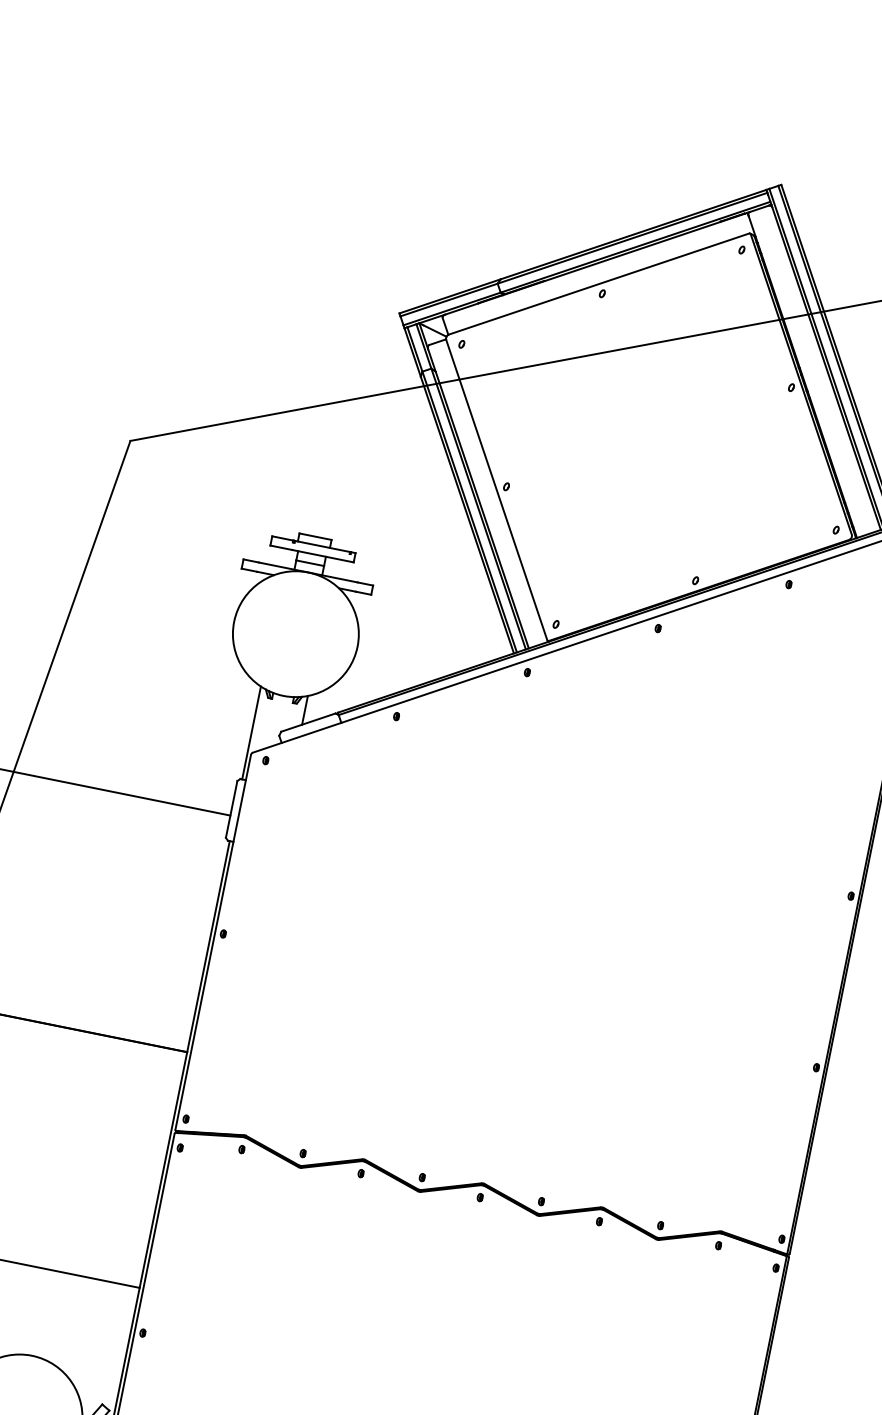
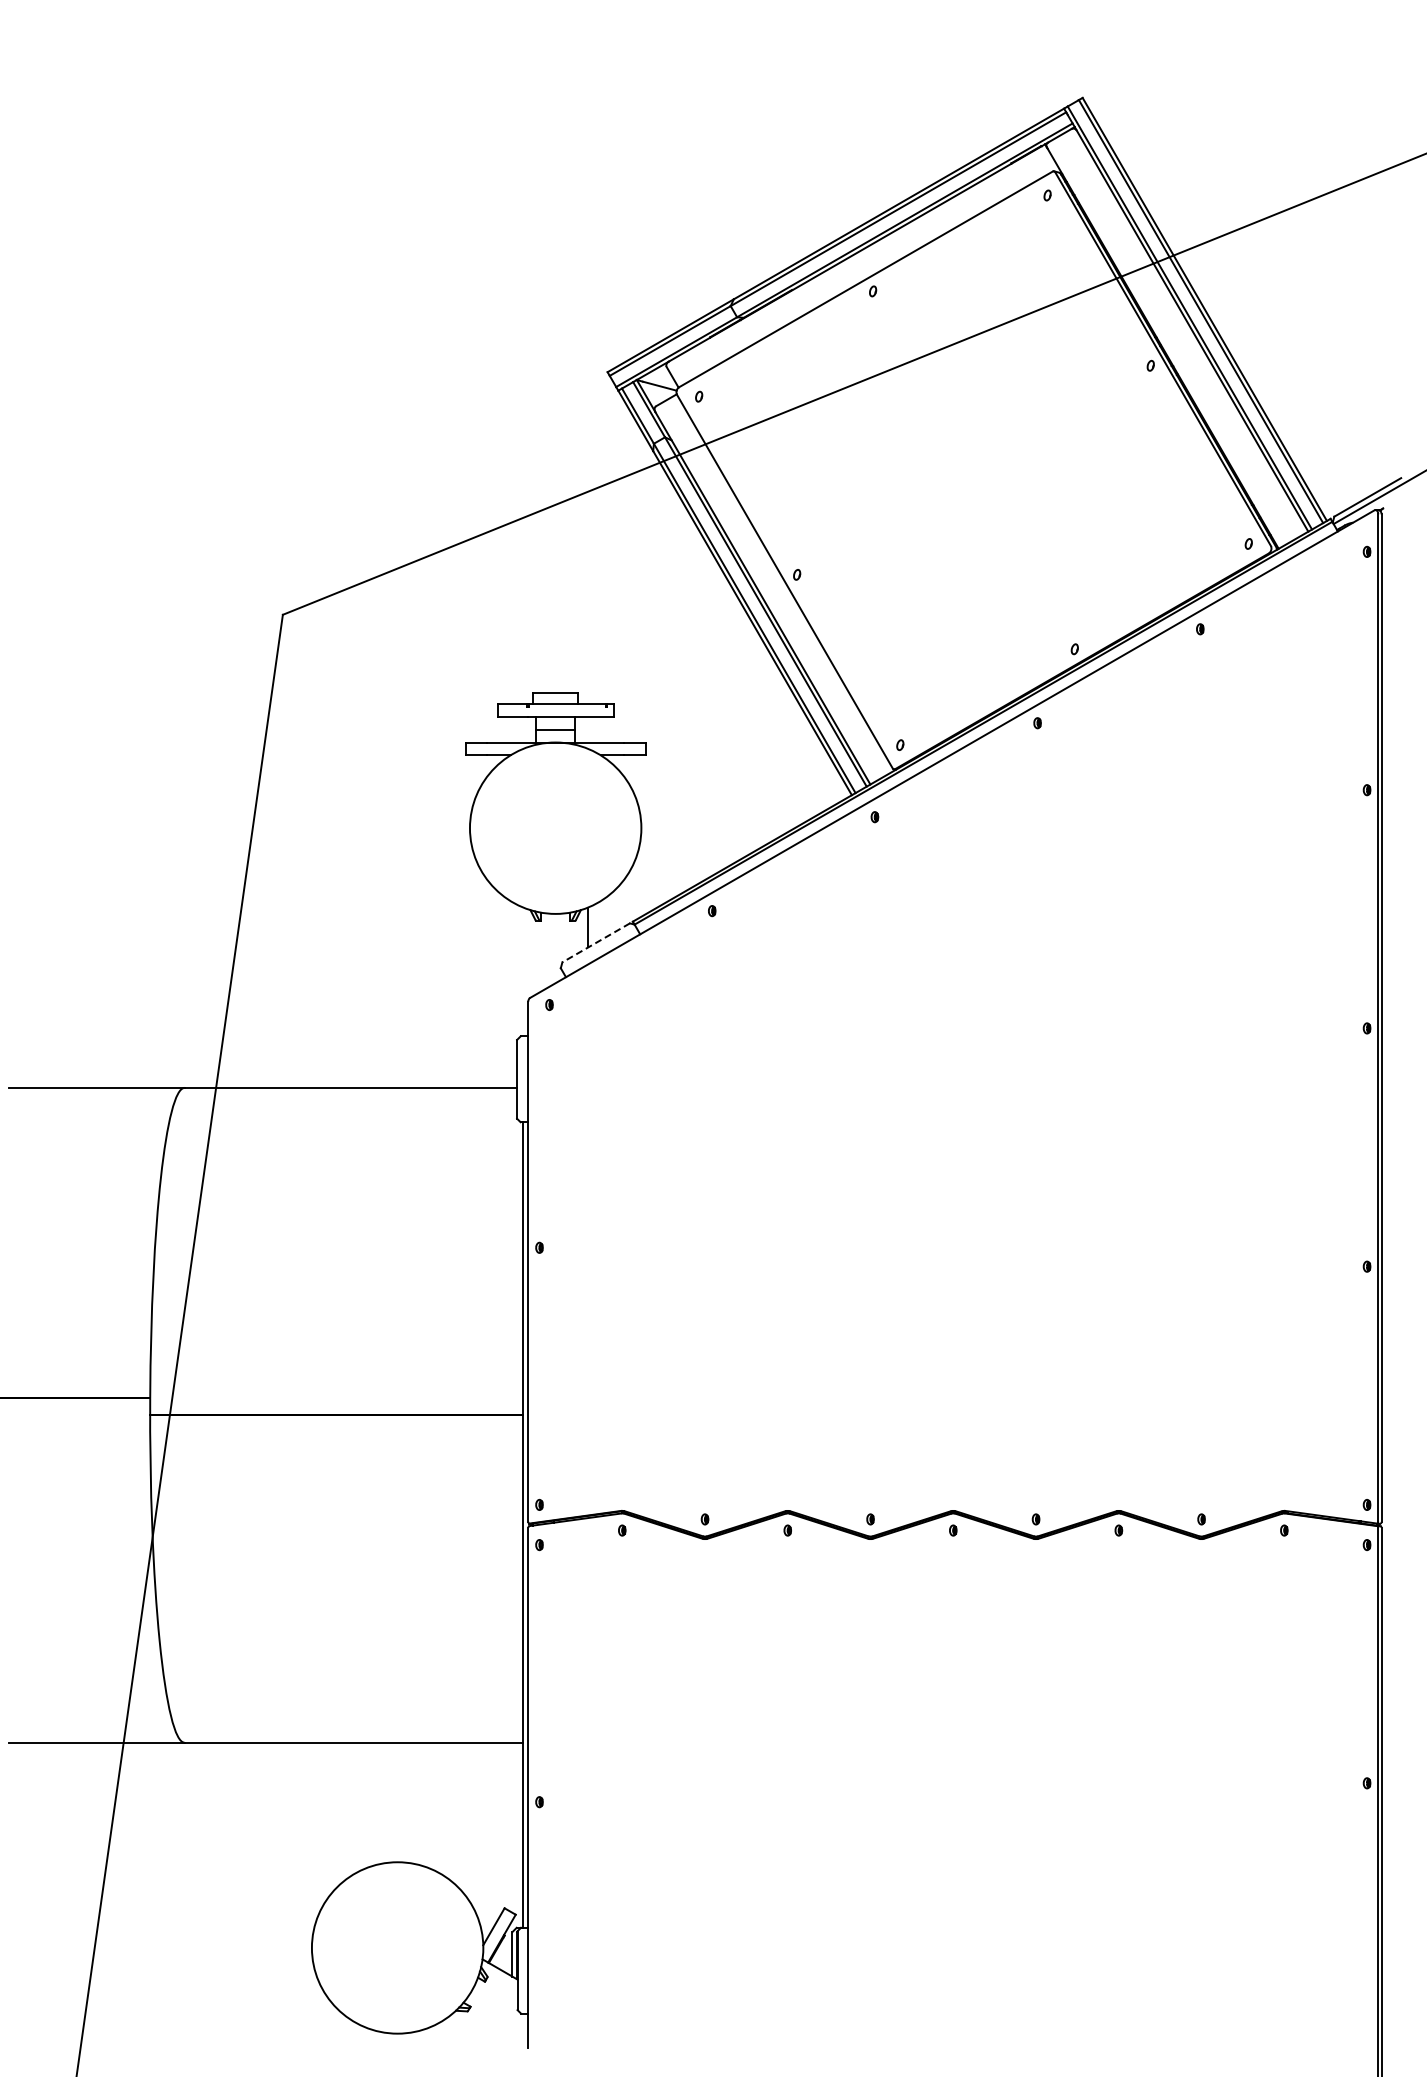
line: (307, 722) -> (595, 943), solid -> dashed
line: (251, 732) -> (523, 971), removed

